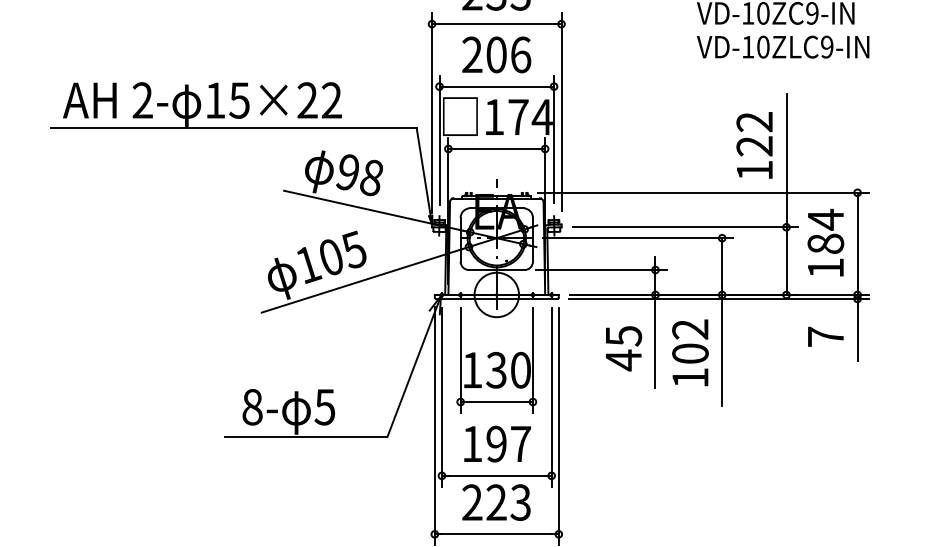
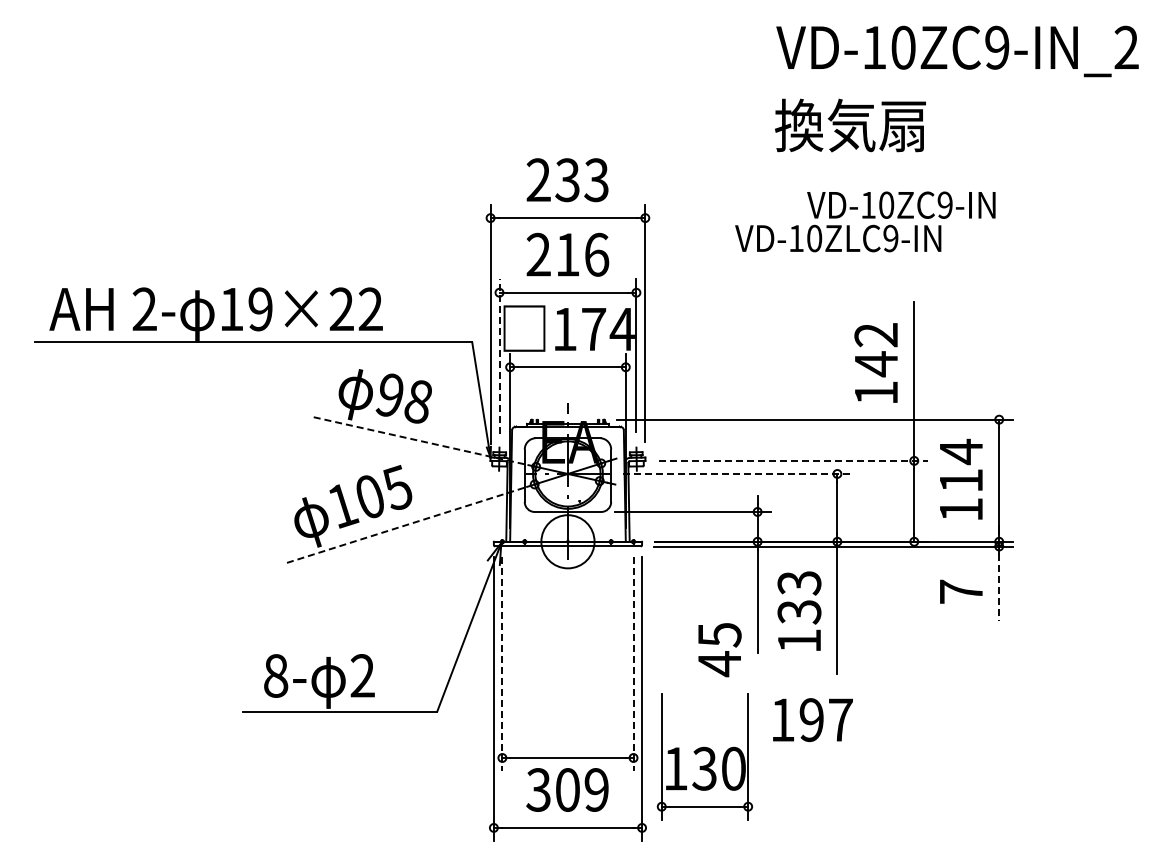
text: (783, 47) -> (838, 238), moved
text: (496, 54) -> (567, 254), 206 -> 216
text: (239, 100) -> (260, 309), 15×22 -> 19×22
line: (439, 139) -> (499, 356), solid -> dashed
text: (754, 146) -> (875, 364), 122 -> 142
line: (374, 211) -> (421, 441), solid -> dashed
line: (685, 226) -> (793, 460), solid -> dashed
line: (637, 237) -> (736, 473), solid -> dashed
text: (826, 243) -> (961, 480), 184 -> 114
line: (362, 280) -> (407, 524), solid -> dashed
line: (857, 334) -> (999, 588), solid -> dashed
text: (690, 341) -> (799, 597), 102 -> 133
text: (623, 349) -> (719, 650), moved
part: (496, 359) -> (704, 756), moved
line: (442, 397) -> (502, 664), solid -> dashed
line: (551, 397) -> (633, 664), solid -> dashed
text: (324, 406) -> (362, 675), 5 -> 2
text: (497, 444) -> (812, 720), moved
text: (496, 502) -> (567, 789), 223 -> 309

